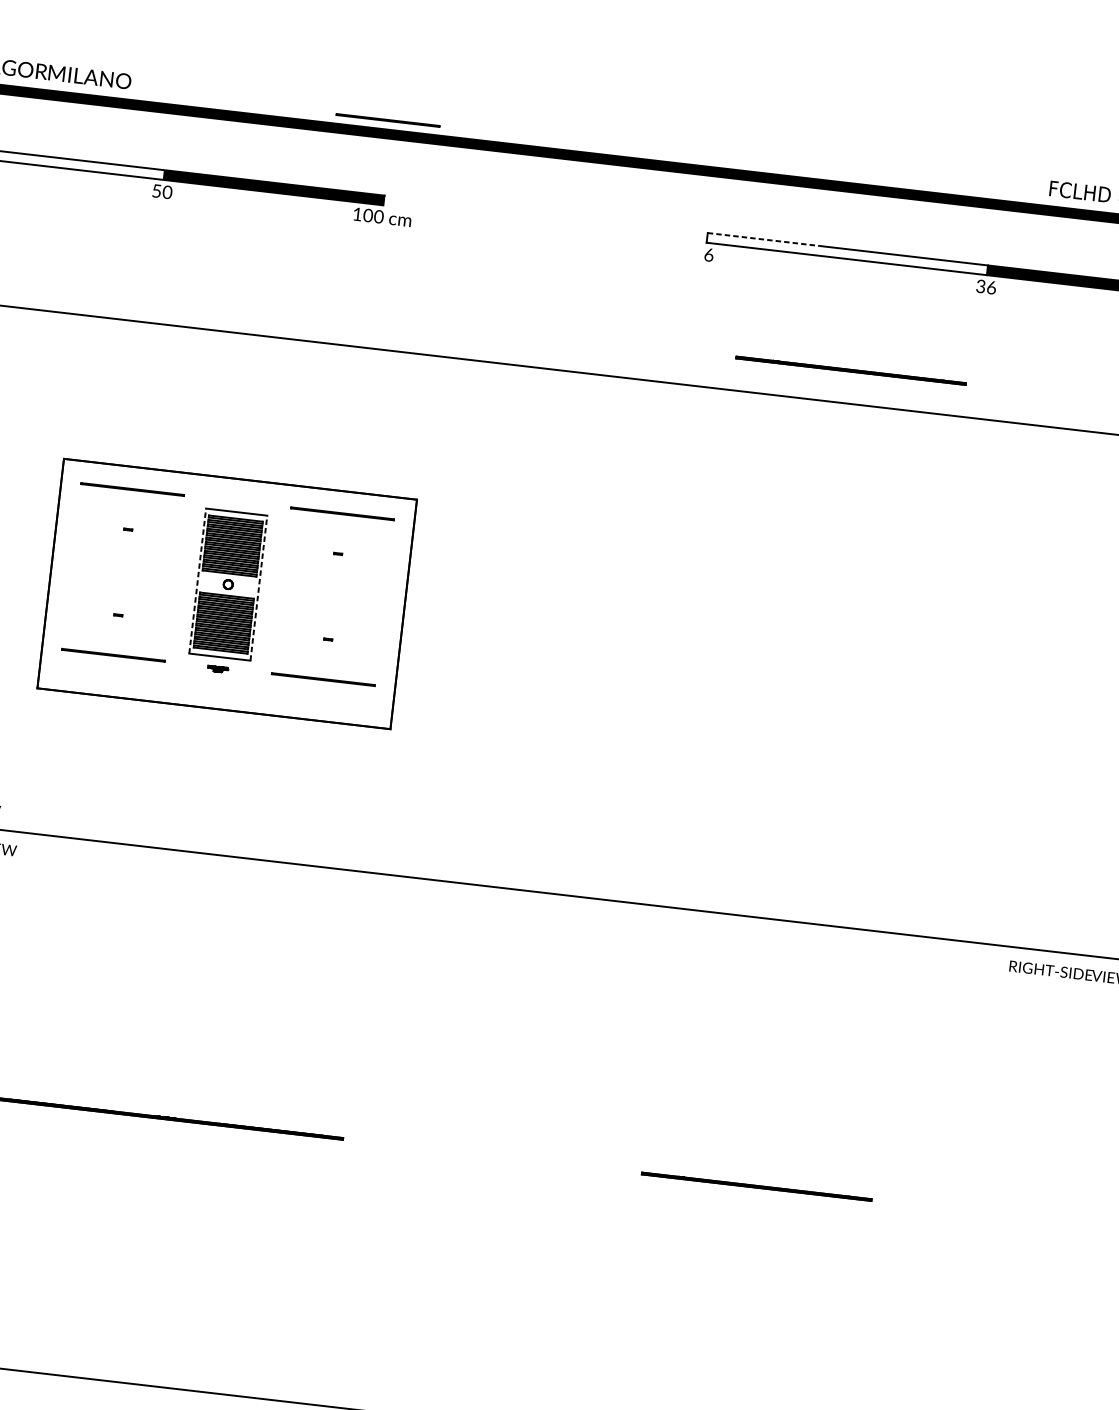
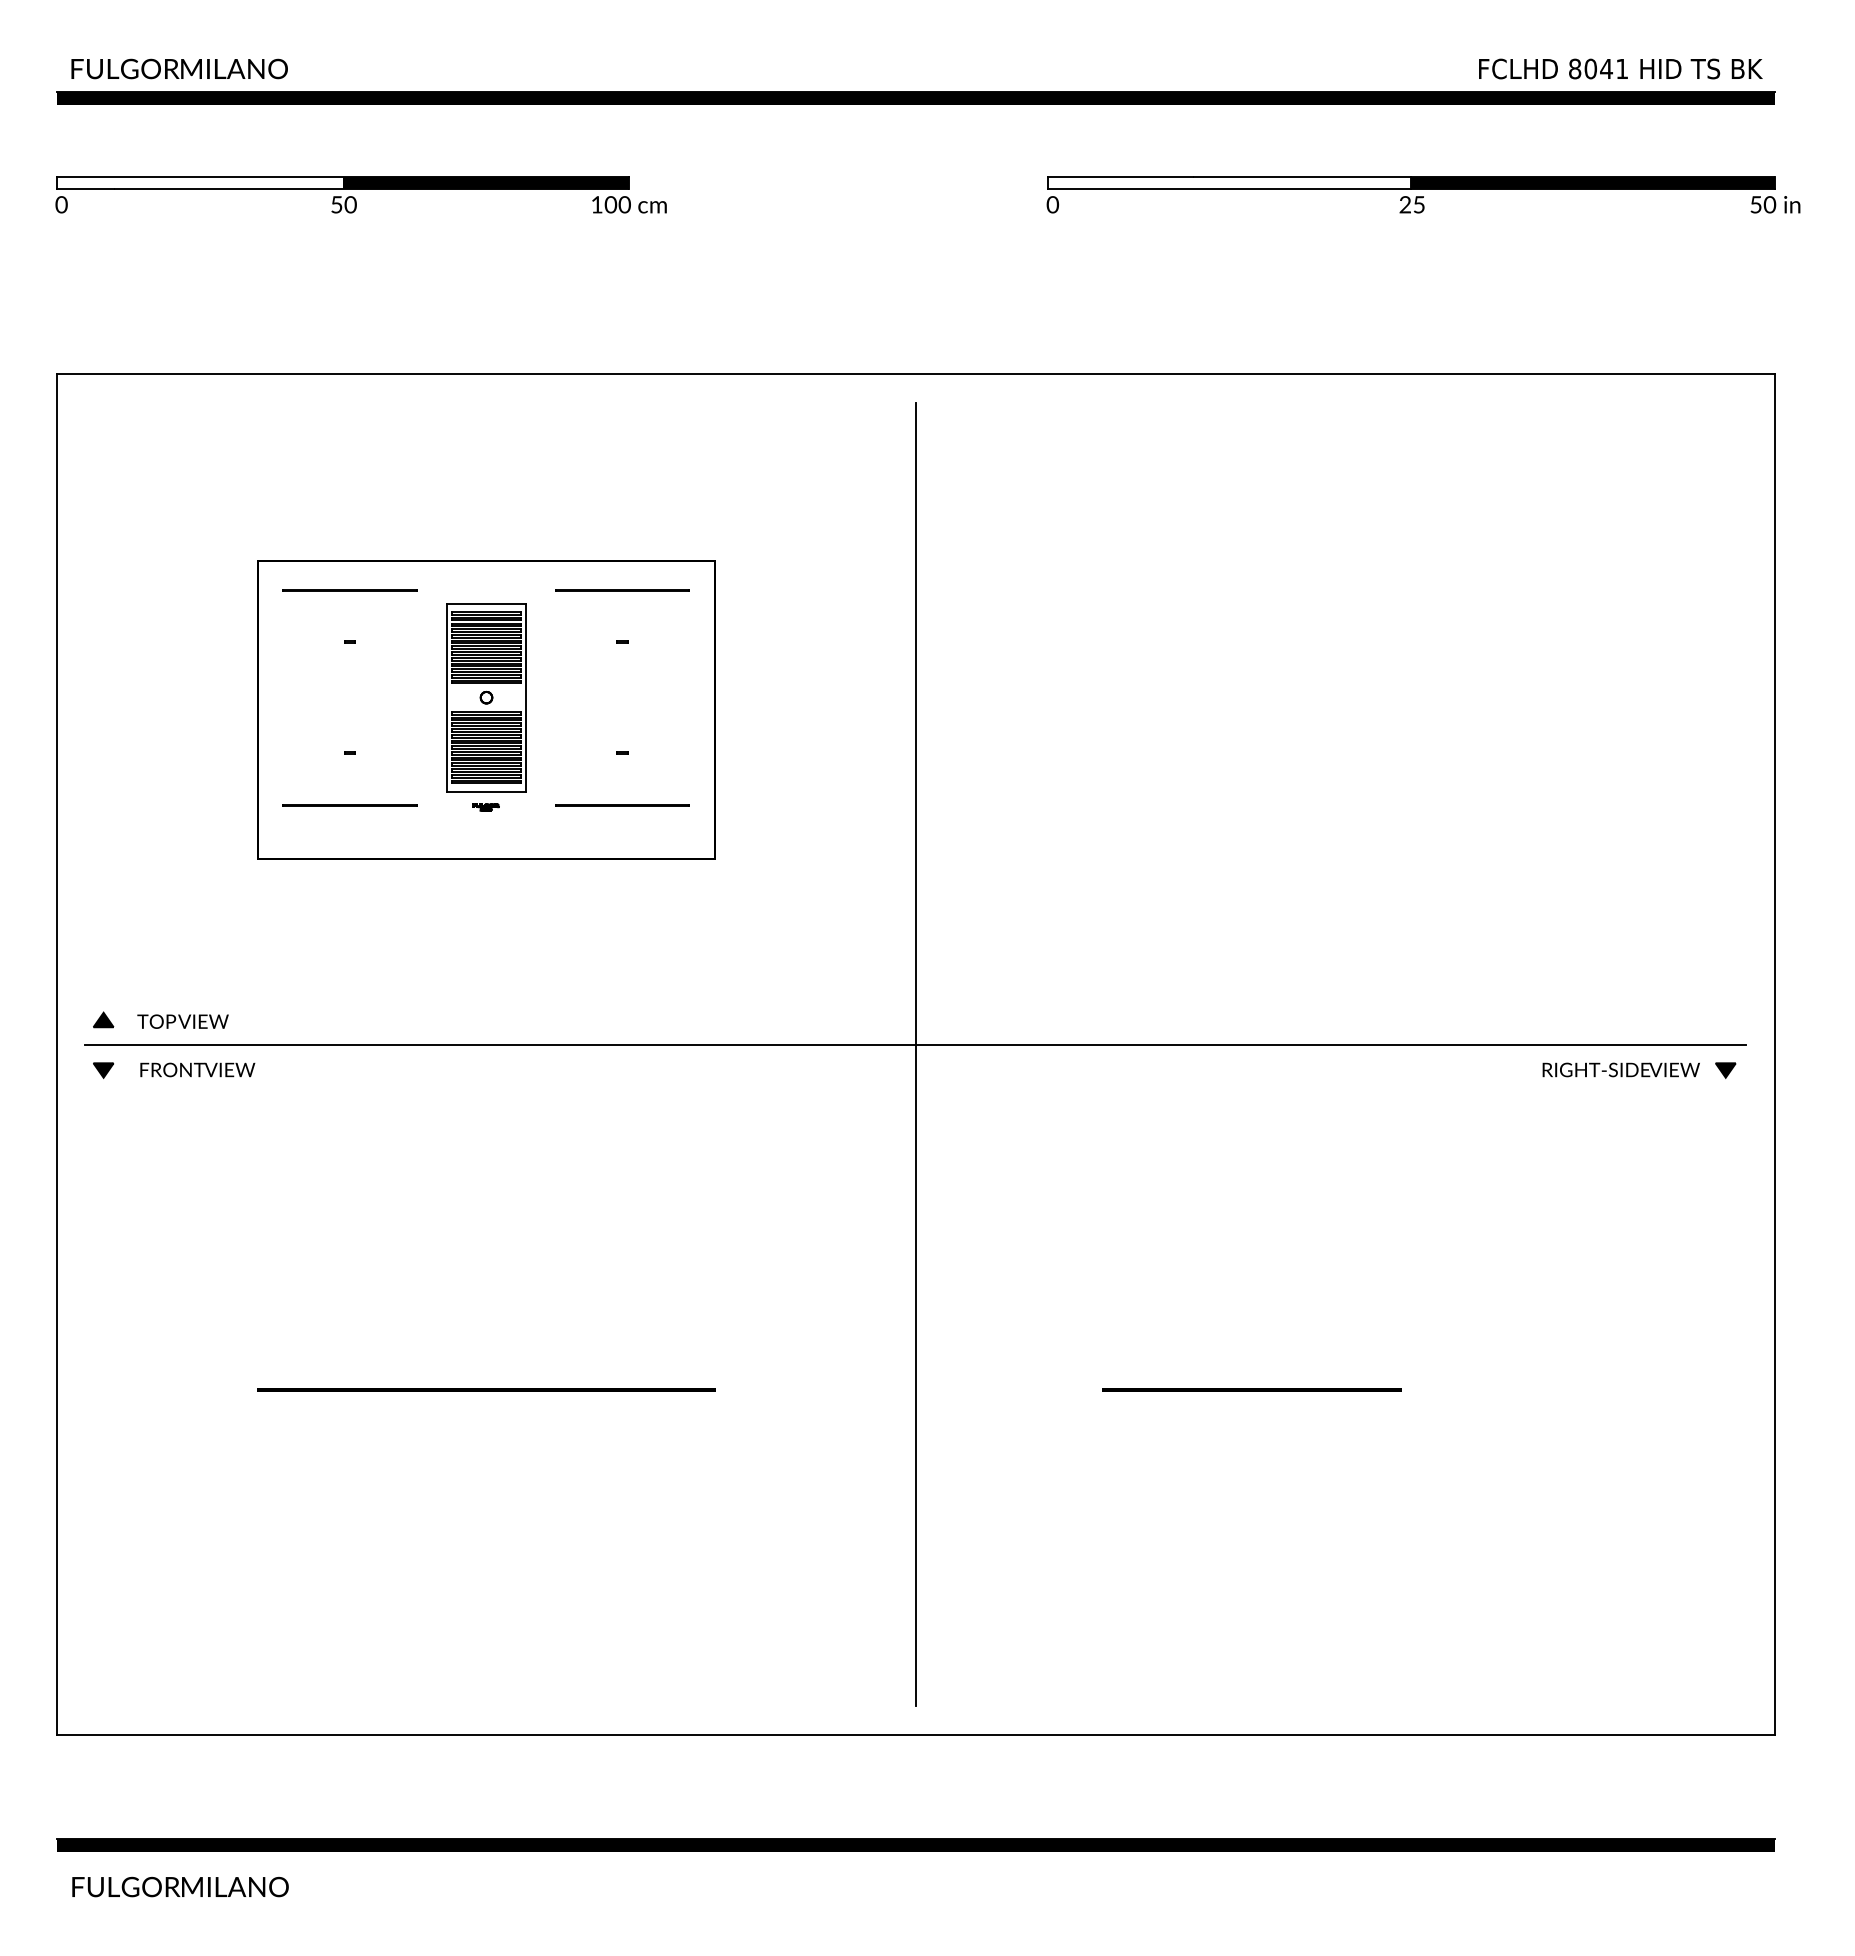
line: (388, 120) -> (622, 80), removed
line: (763, 239) -> (1120, 176), dashed -> solid
text: (708, 254) -> (1052, 204), 6 -> 0
text: (986, 286) -> (1412, 204), 36 -> 25
line: (850, 370) -> (1251, 331), removed
line: (197, 580) -> (446, 697), dashed -> solid
line: (259, 588) -> (526, 697), dashed -> solid
line: (528, 898) -> (916, 1054), added

